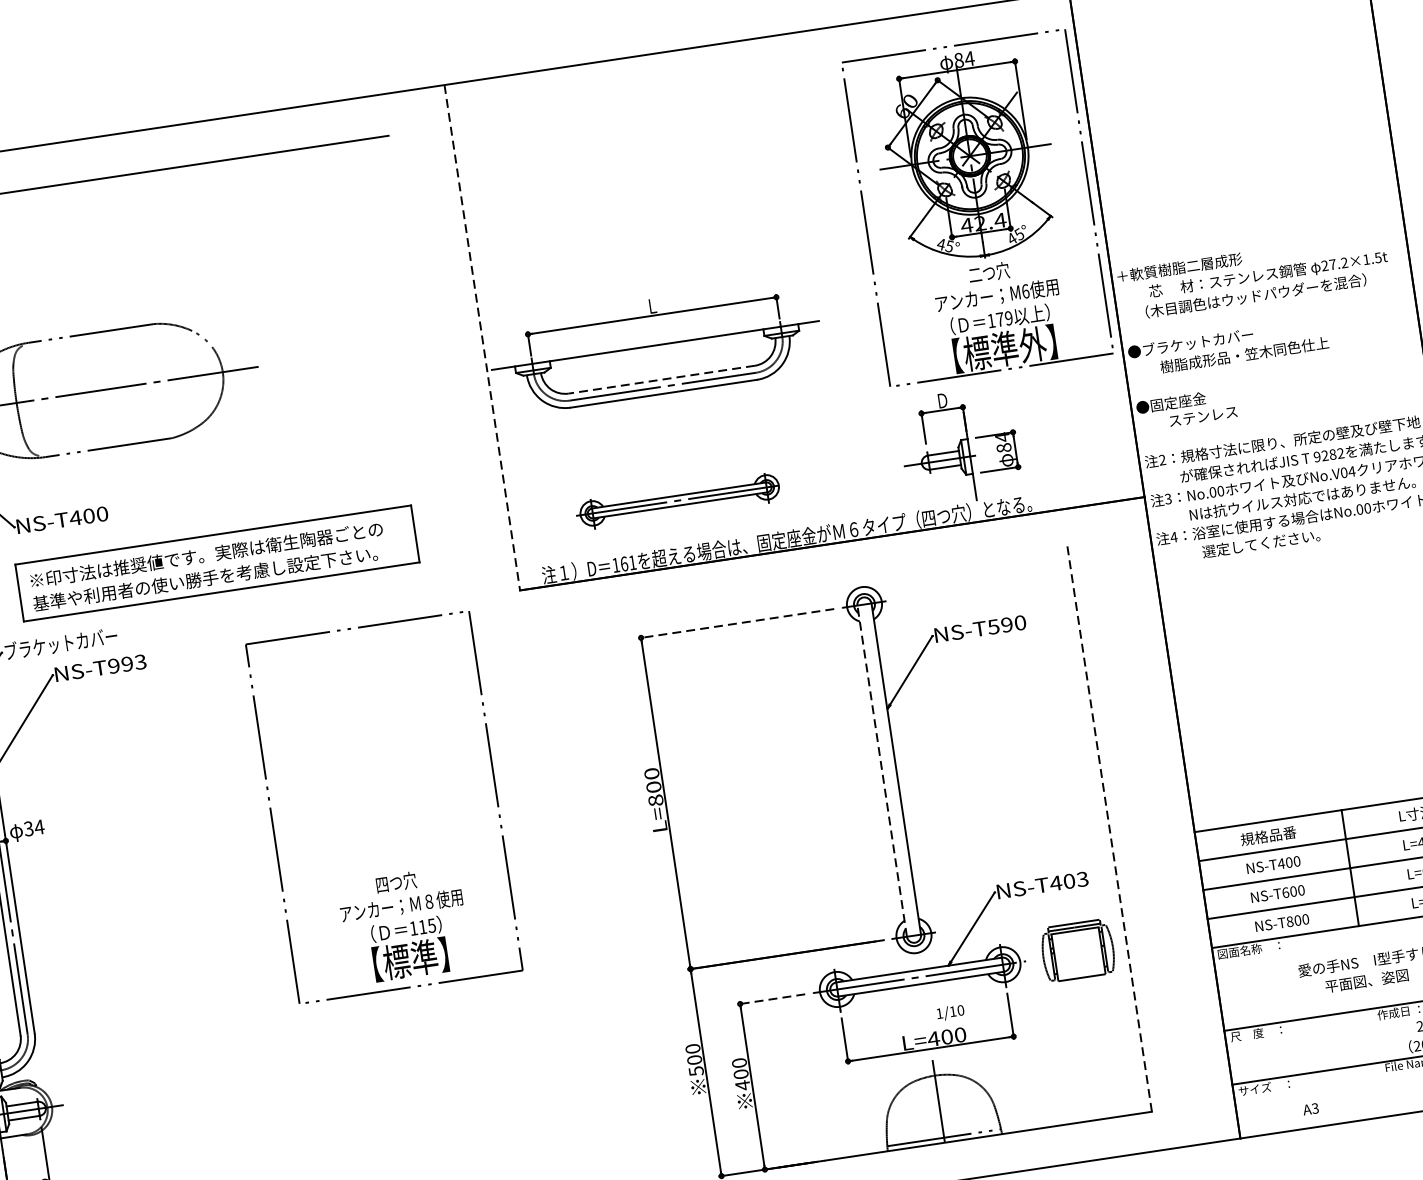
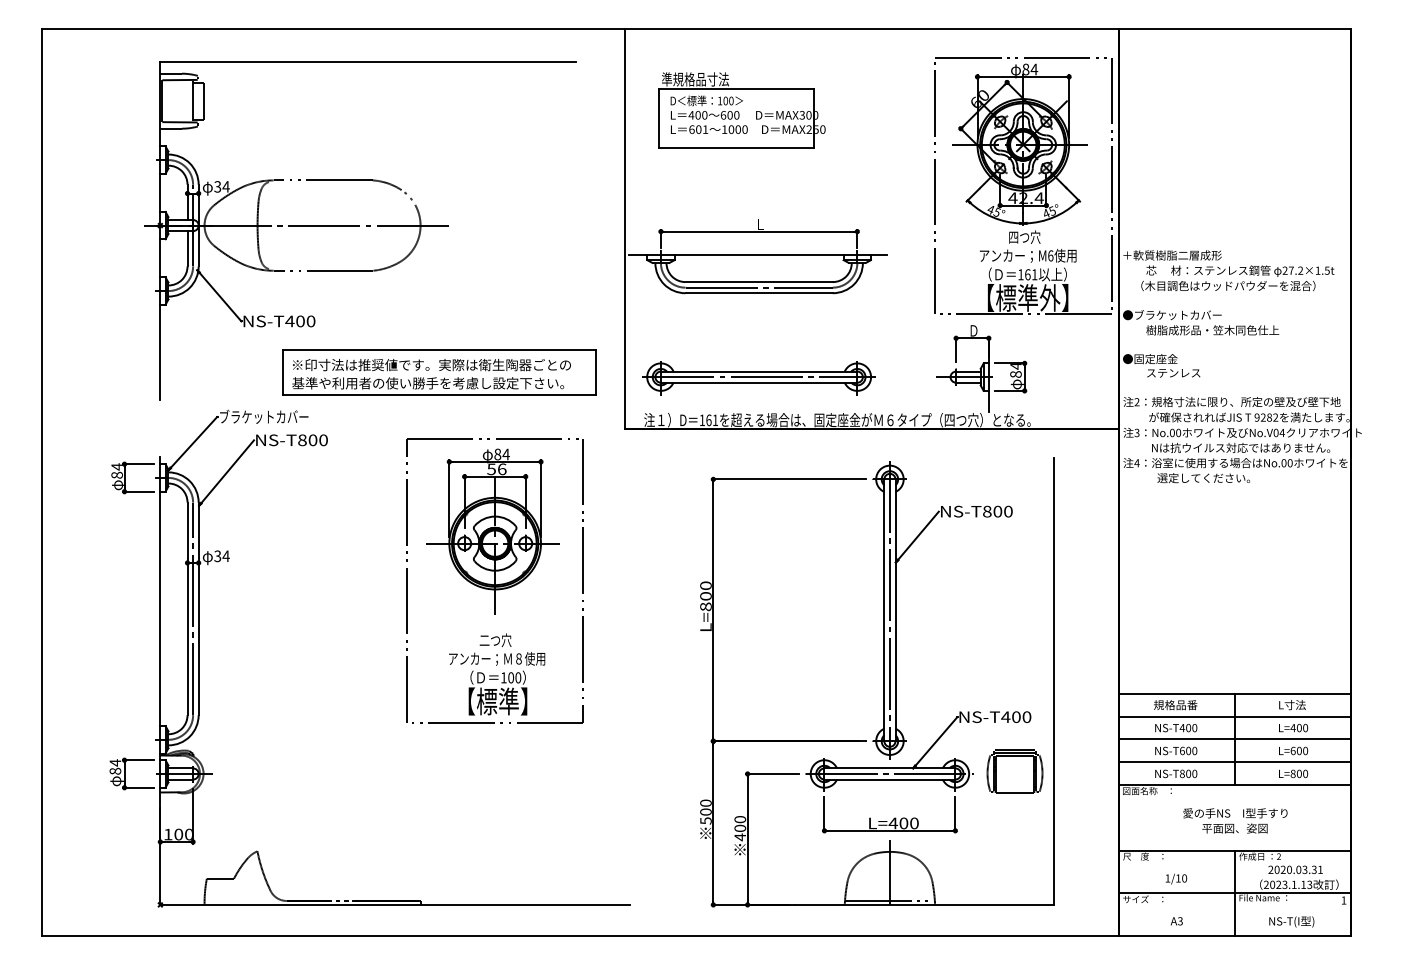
part: (606, 165) -> (741, 110), added
text: (975, 275) -> (1013, 237), 二つ穴 -> 四つ穴
text: (1004, 318) -> (1031, 274), 179 -> 161
line: (482, 337) -> (625, 228), dashed -> solid
line: (662, 380) -> (759, 282), dashed -> solid
part: (679, 501) -> (758, 378), size x1.43
part: (217, 562) -> (439, 372), moved
line: (736, 623) -> (788, 479), dashed -> solid
text: (1000, 625) -> (992, 511), NS-T590 -> NS-T800
text: (126, 664) -> (312, 440), NS-T993 -> NS-T800
part: (371, 745) -> (492, 531), added
line: (888, 769) -> (889, 609), added
line: (882, 771) -> (884, 610), dashed -> solid
line: (1109, 829) -> (1053, 681), dashed -> solid
text: (1082, 878) -> (1026, 716), NS-T403 -> NS-T400
text: (382, 884) -> (484, 640), 四つ穴 -> 二つ穴
text: (427, 926) -> (514, 677), 115 -> 100
line: (771, 998) -> (772, 773), dashed -> solid
text: (950, 1012) -> (1176, 878), moved
line: (1379, 1061) -> (1235, 892), added

